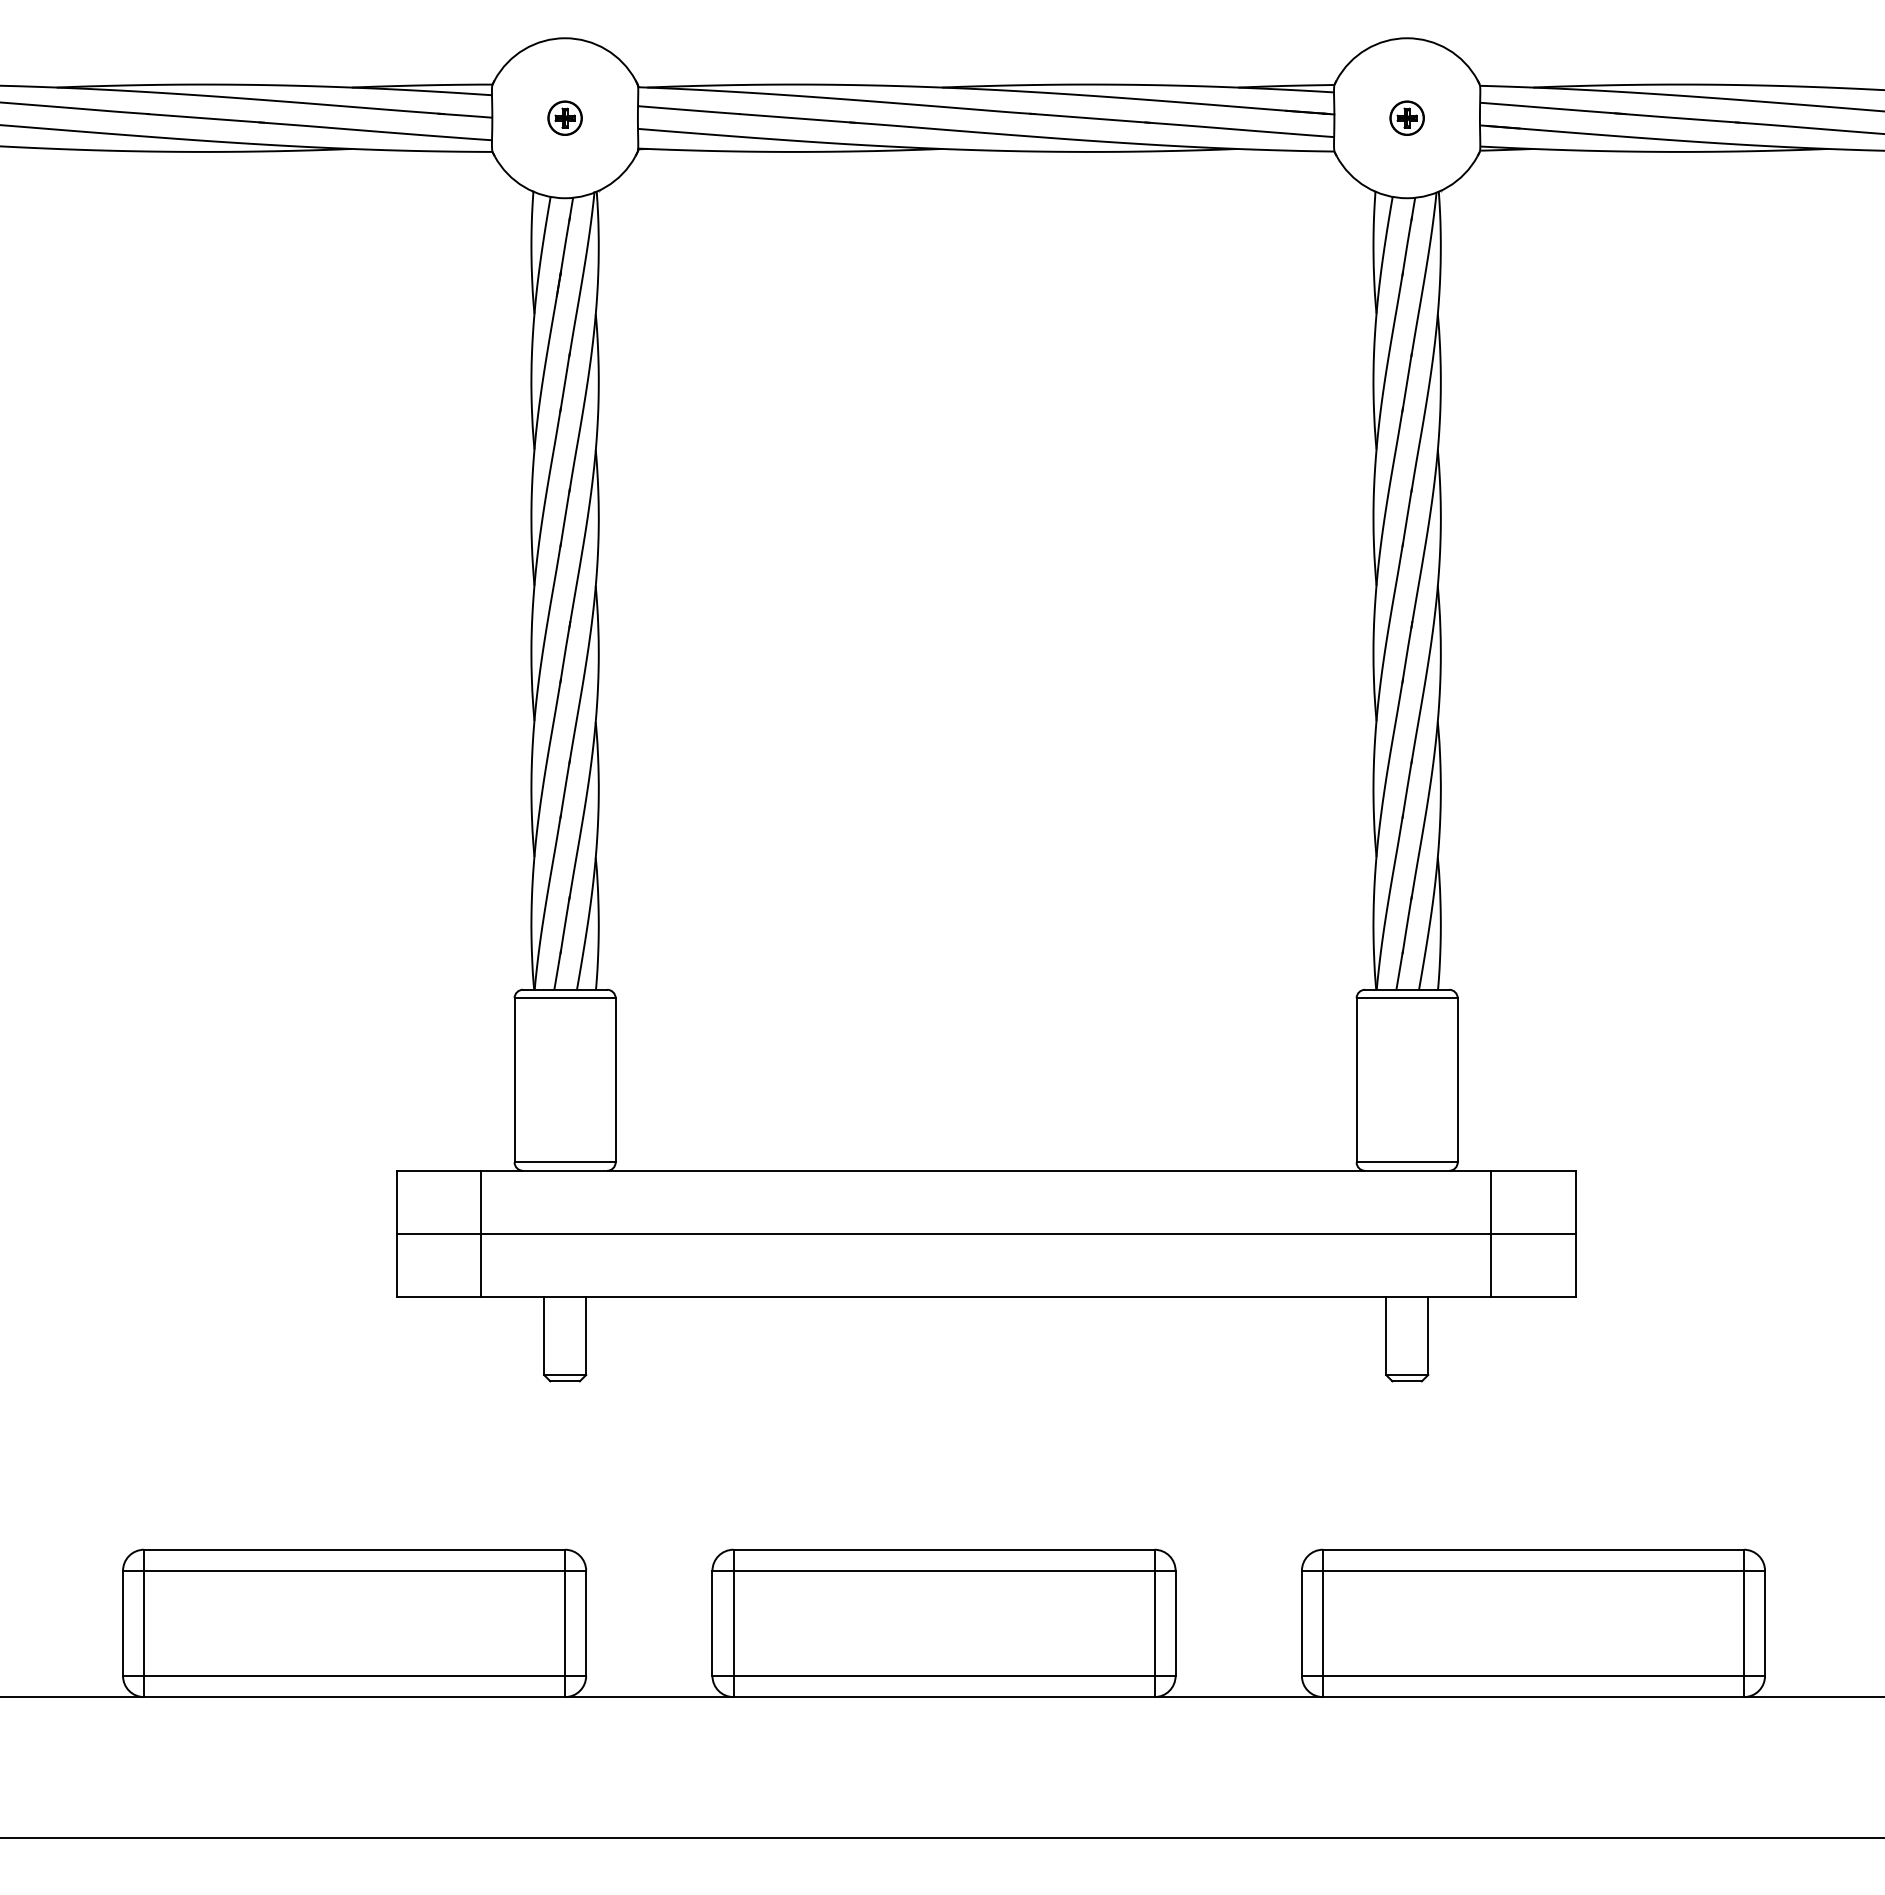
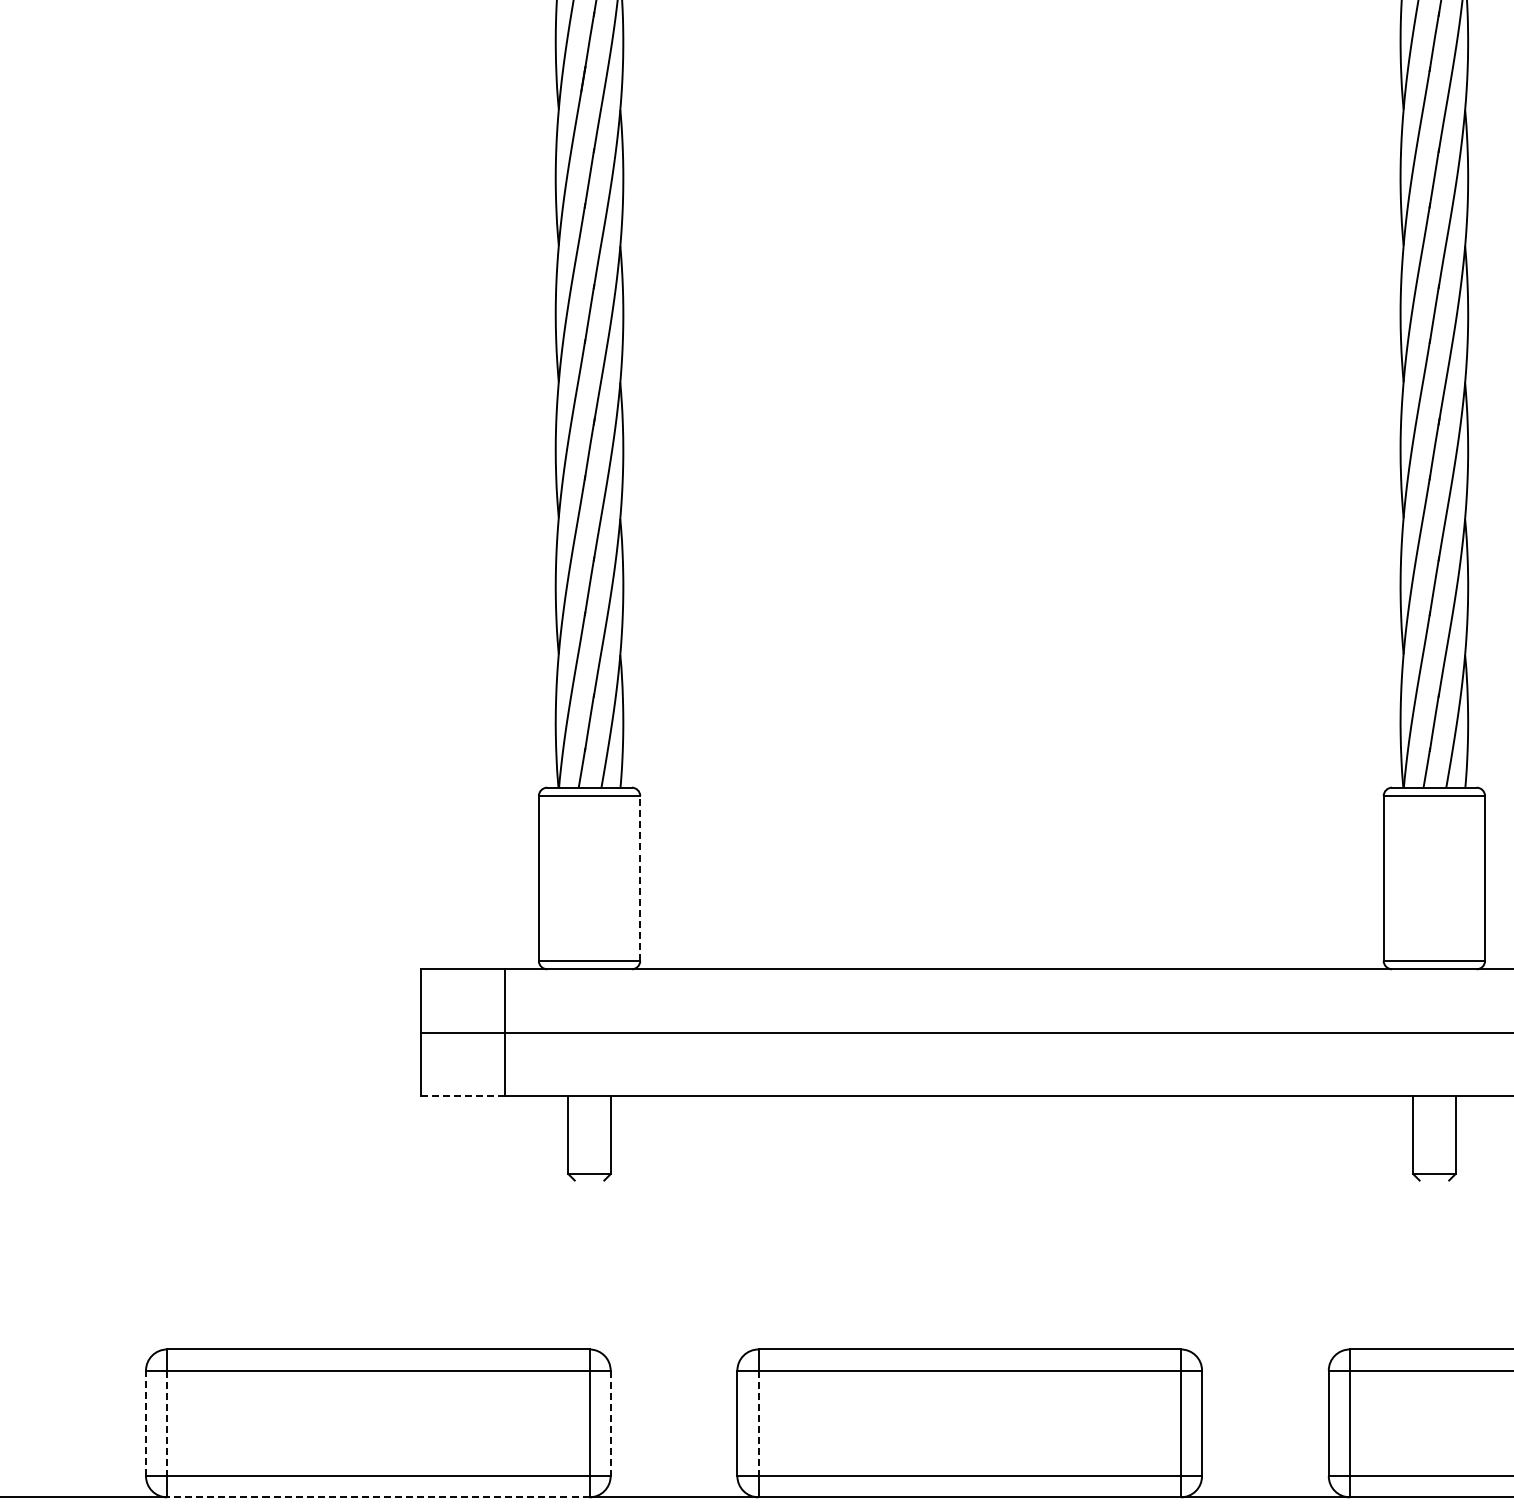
line: (615, 1079) -> (640, 877), solid -> dashed
line: (438, 1297) -> (462, 1096), solid -> dashed
line: (564, 1381) -> (588, 1180), removed
line: (1406, 1381) -> (1433, 1180), removed
line: (123, 1623) -> (146, 1423), solid -> dashed
line: (144, 1623) -> (167, 1423), solid -> dashed
line: (586, 1623) -> (610, 1423), solid -> dashed
line: (733, 1623) -> (758, 1423), solid -> dashed
line: (354, 1697) -> (378, 1497), solid -> dashed

